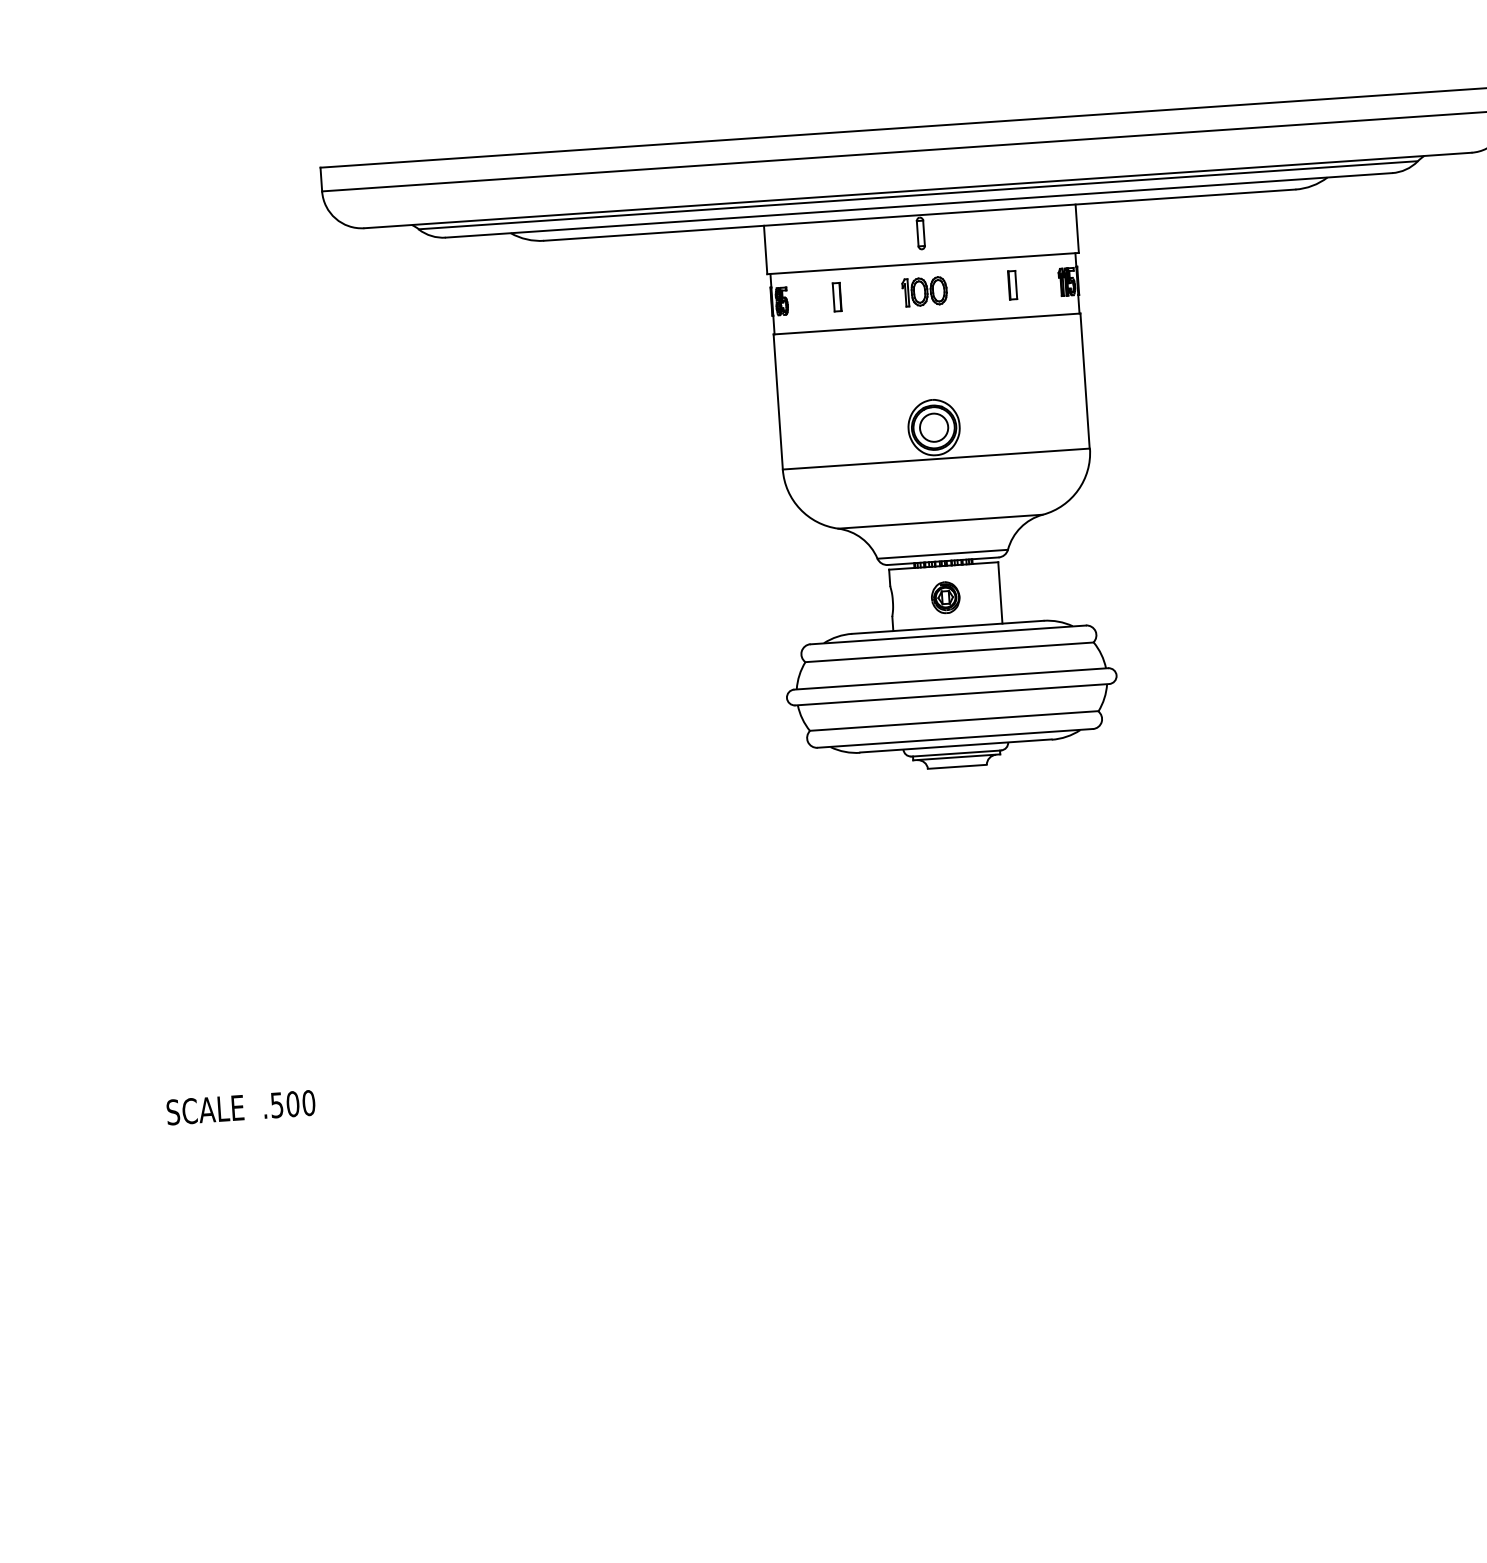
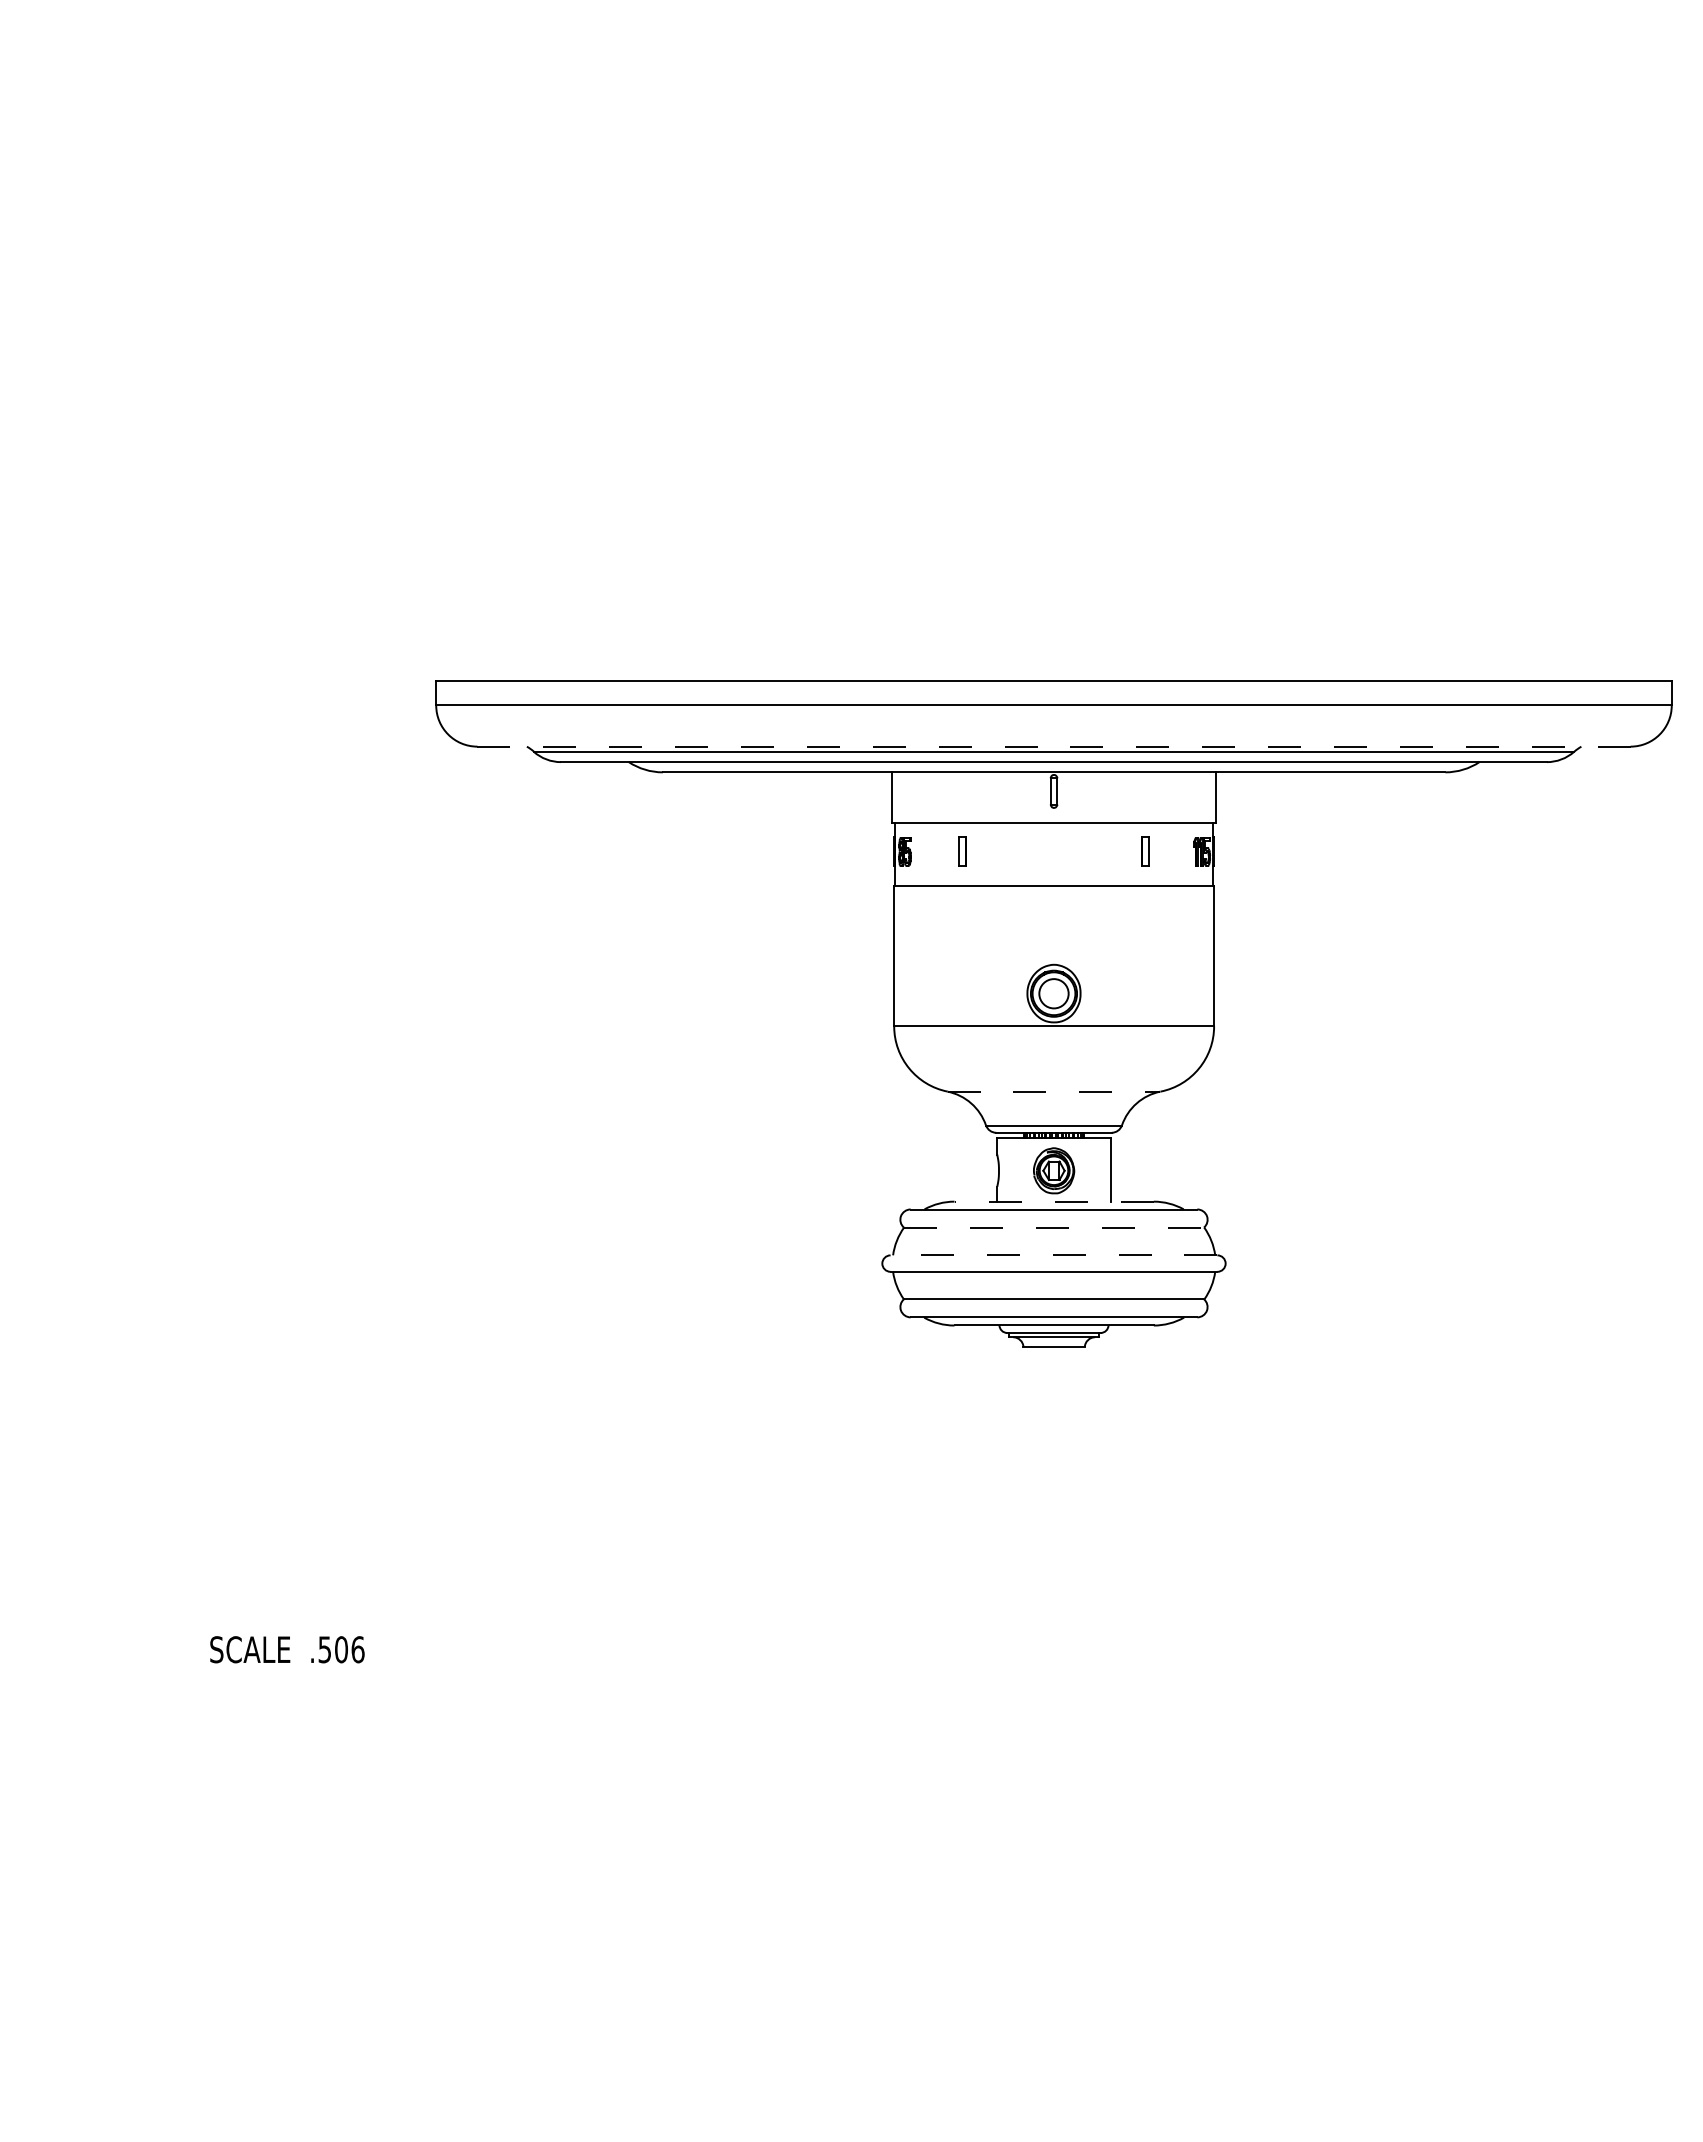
line: (918, 190) -> (1054, 746), solid -> dashed
part: (924, 291) -> (1053, 851), removed
line: (941, 521) -> (1054, 1091), solid -> dashed
part: (945, 597) -> (1053, 1170), size x1.4
line: (948, 627) -> (1054, 1201), solid -> dashed
line: (949, 652) -> (1054, 1227), solid -> dashed
line: (950, 679) -> (1053, 1255), solid -> dashed
text: (308, 1102) -> (357, 1649), .500 -> .506

